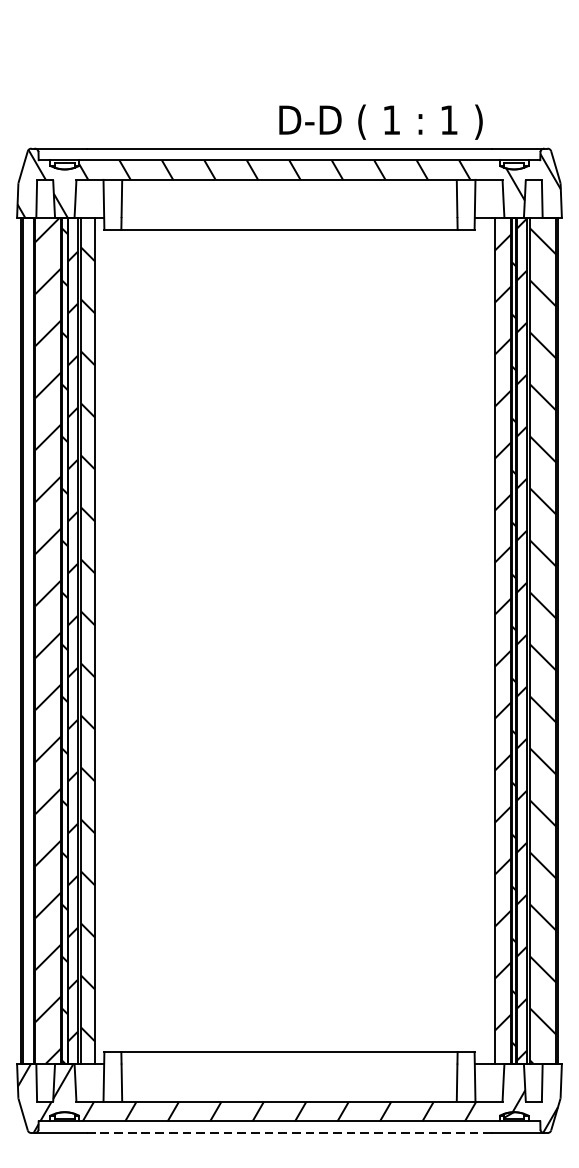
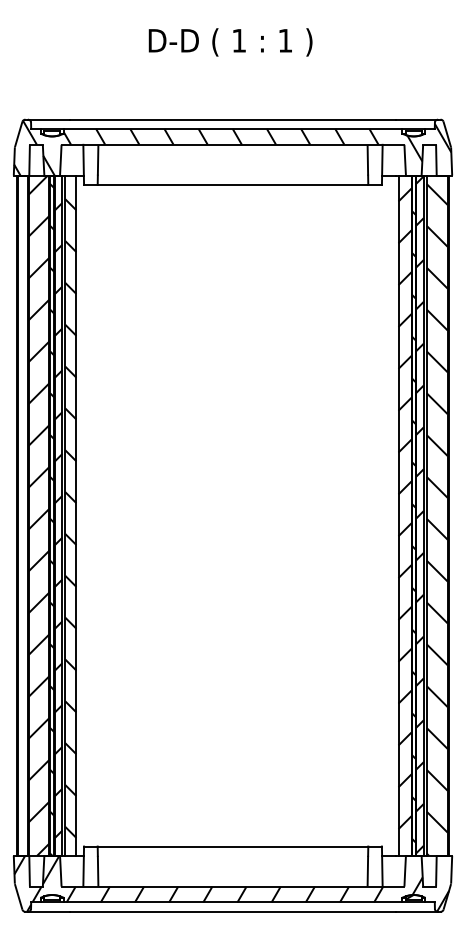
text: (380, 122) -> (230, 42), moved
line: (290, 1132) -> (233, 911), dashed -> solid

